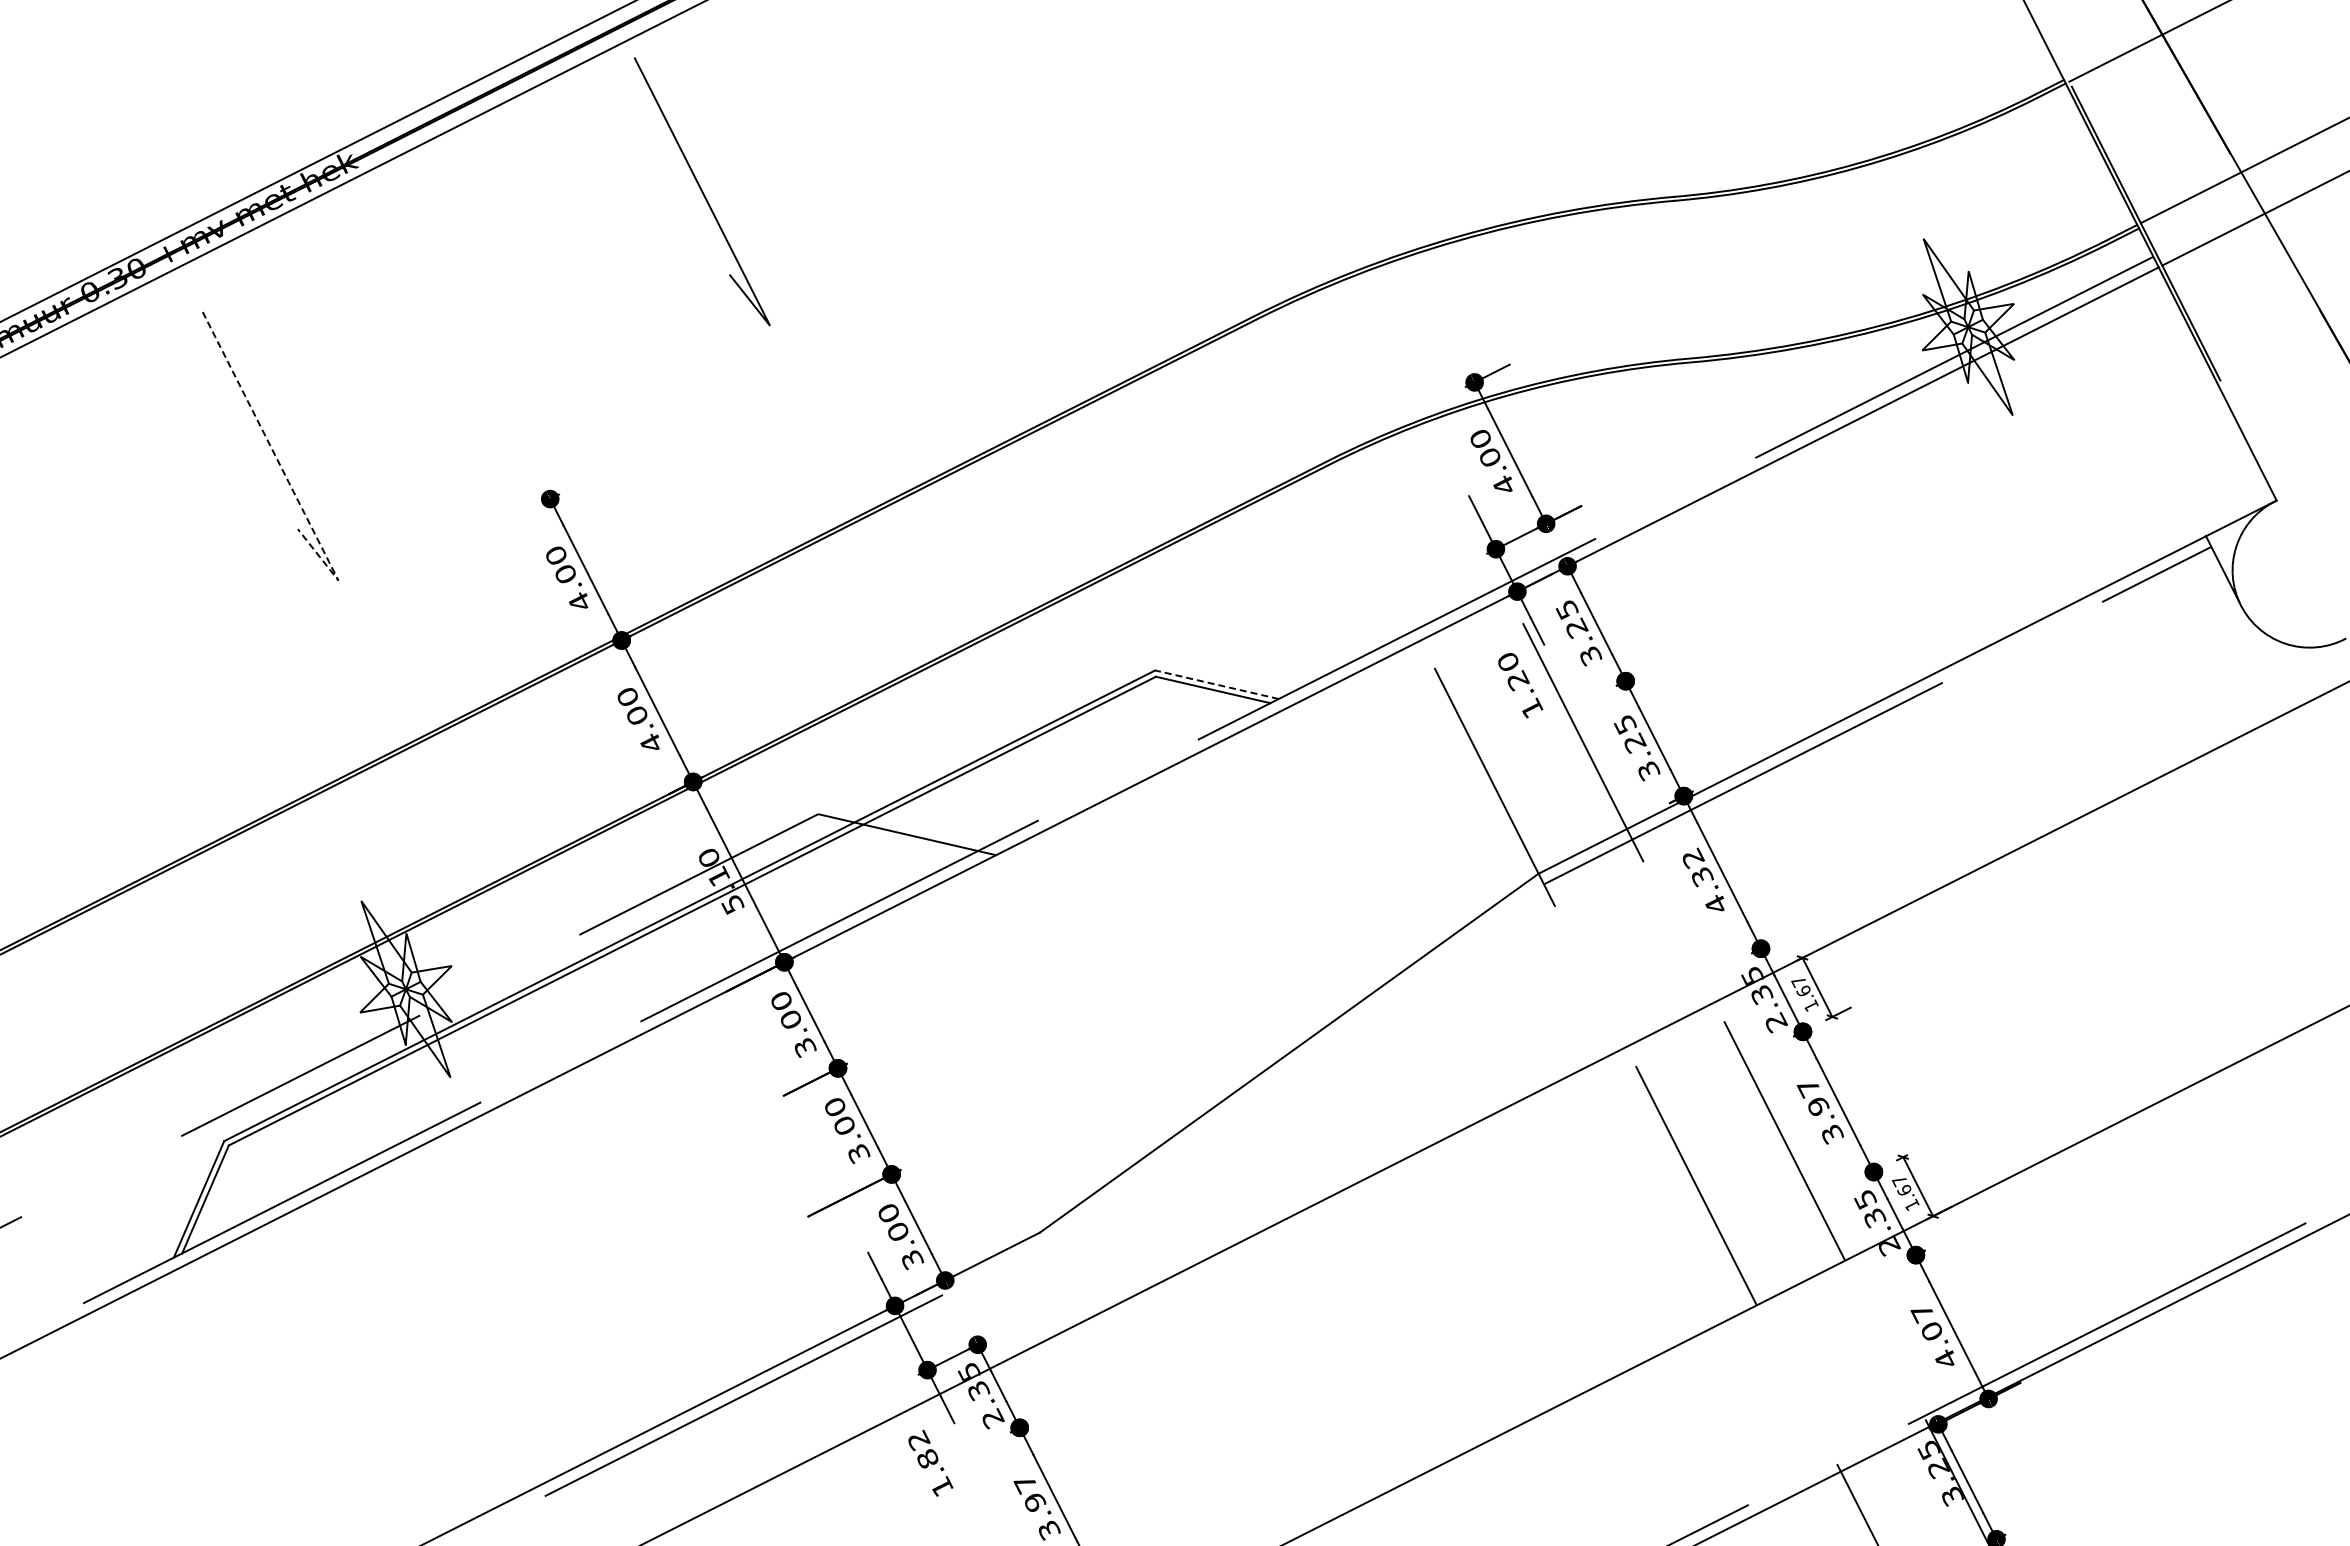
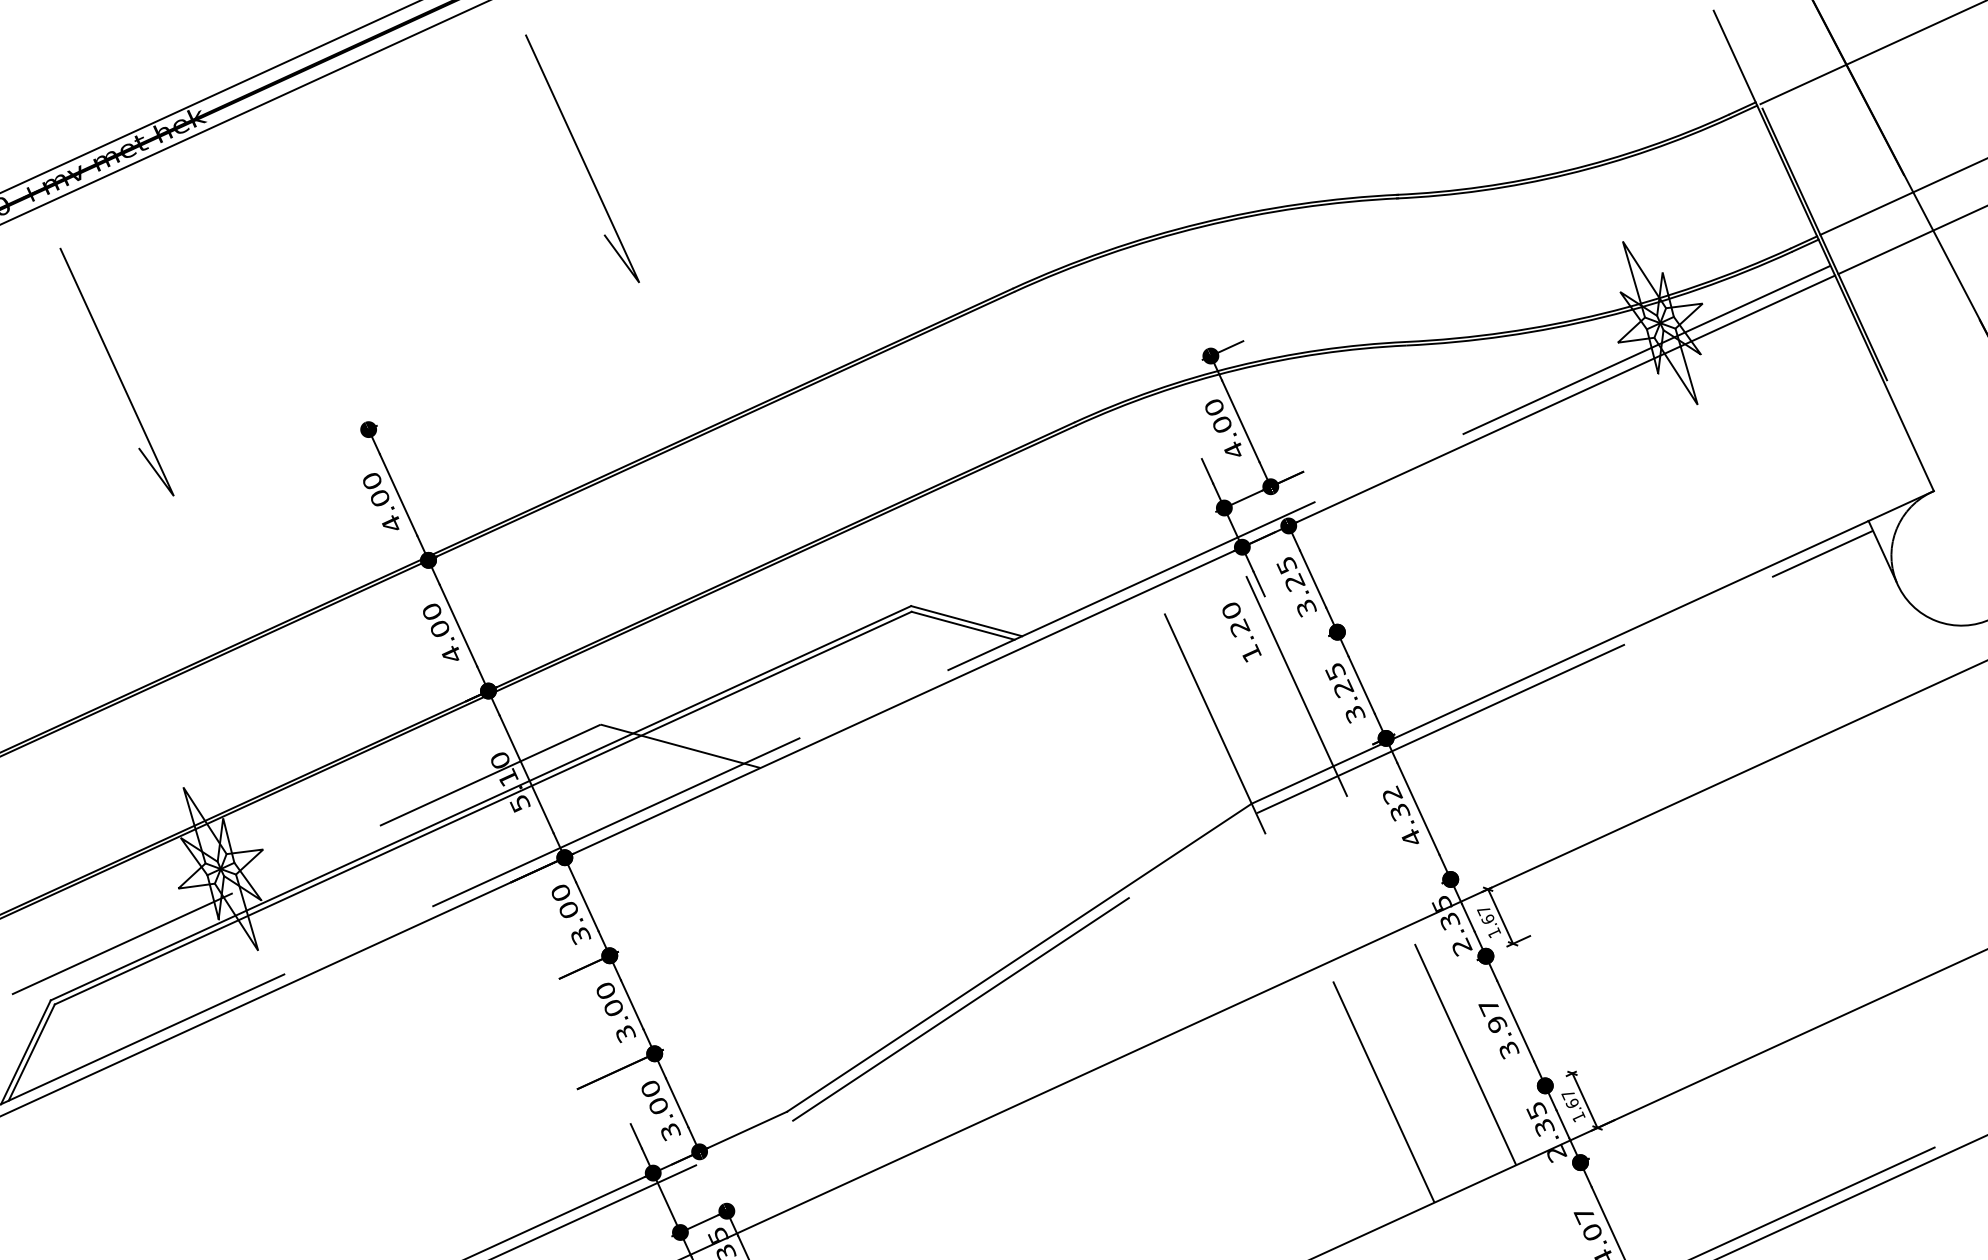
line: (701, 191) -> (581, 158), moved
line: (285, 476) -> (129, 399), dashed -> solid
line: (1216, 684) -> (966, 620), dashed -> solid
line: (1226, 1112) -> (960, 1009), added

